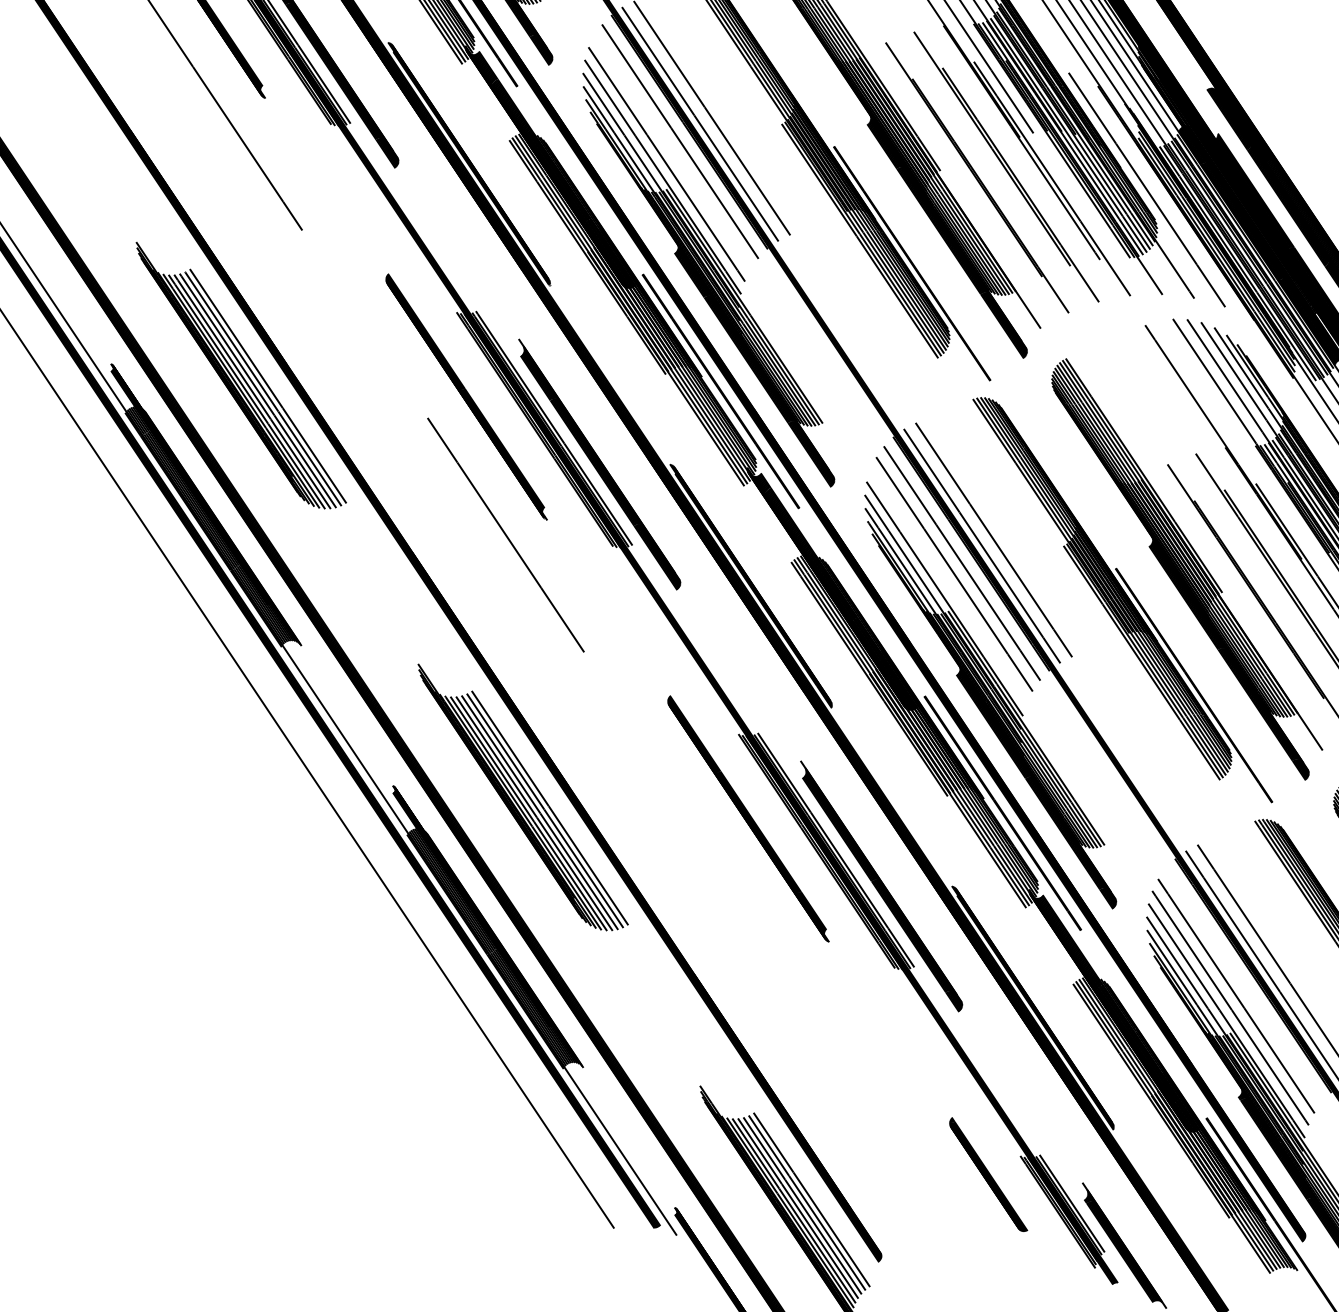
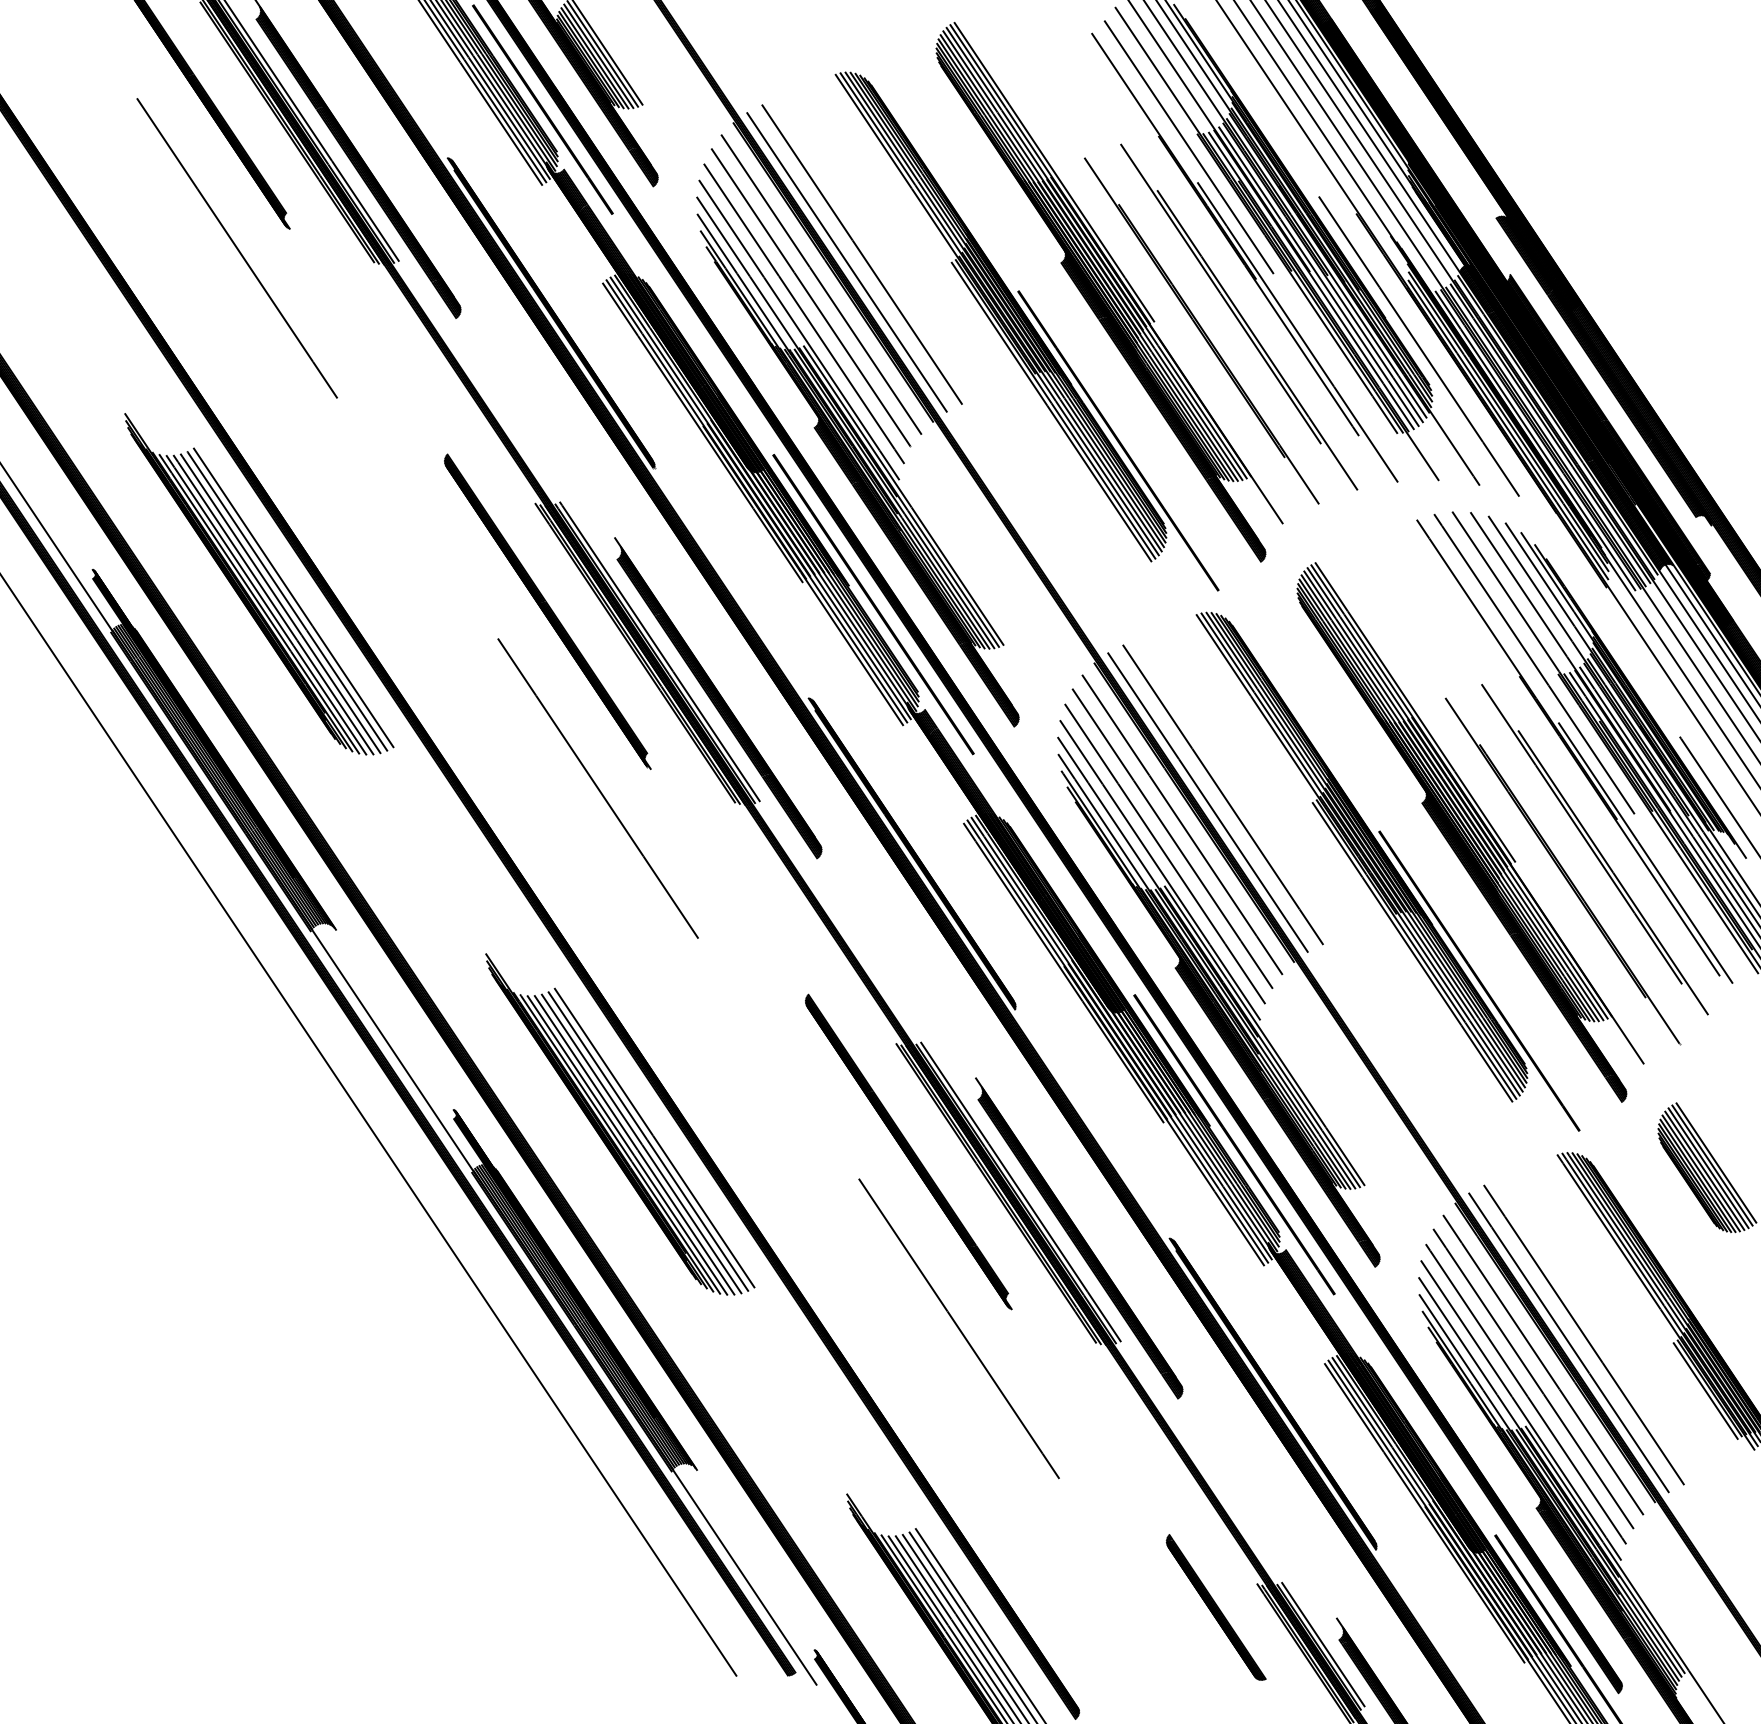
line: (671, 151) -> (810, 297), added
line: (1237, 438) -> (1534, 664), added
line: (948, 585) -> (1164, 853), added
line: (787, 956) -> (958, 1328), added
line: (1244, 984) -> (1543, 1364), added

